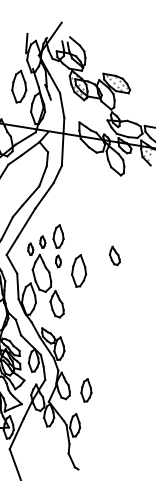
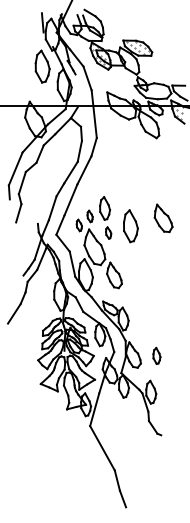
part: (115, 255) -> (163, 218), size x1.6
part: (79, 271) -> (130, 226), moved
part: (86, 389) -> (156, 355), size x0.7

